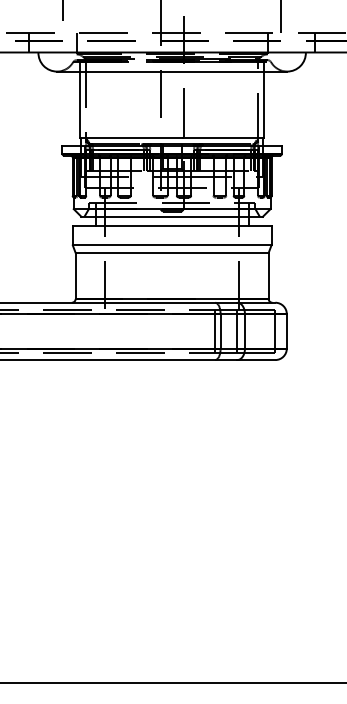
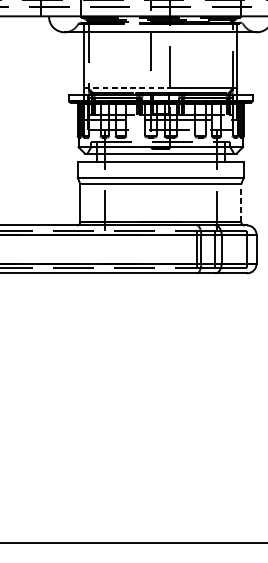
line: (132, 138) -> (127, 88), solid -> dashed
line: (268, 276) -> (241, 203), solid -> dashed

